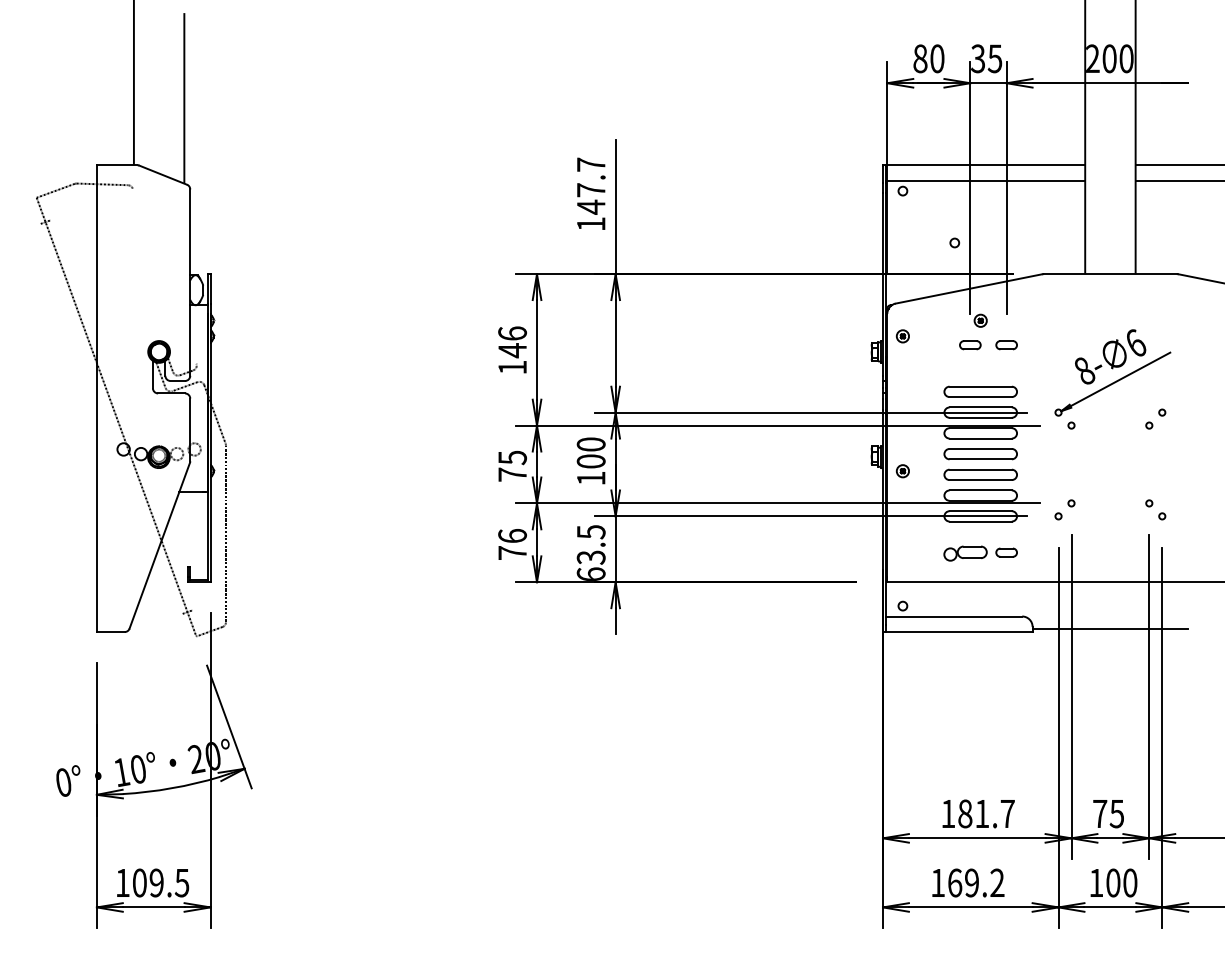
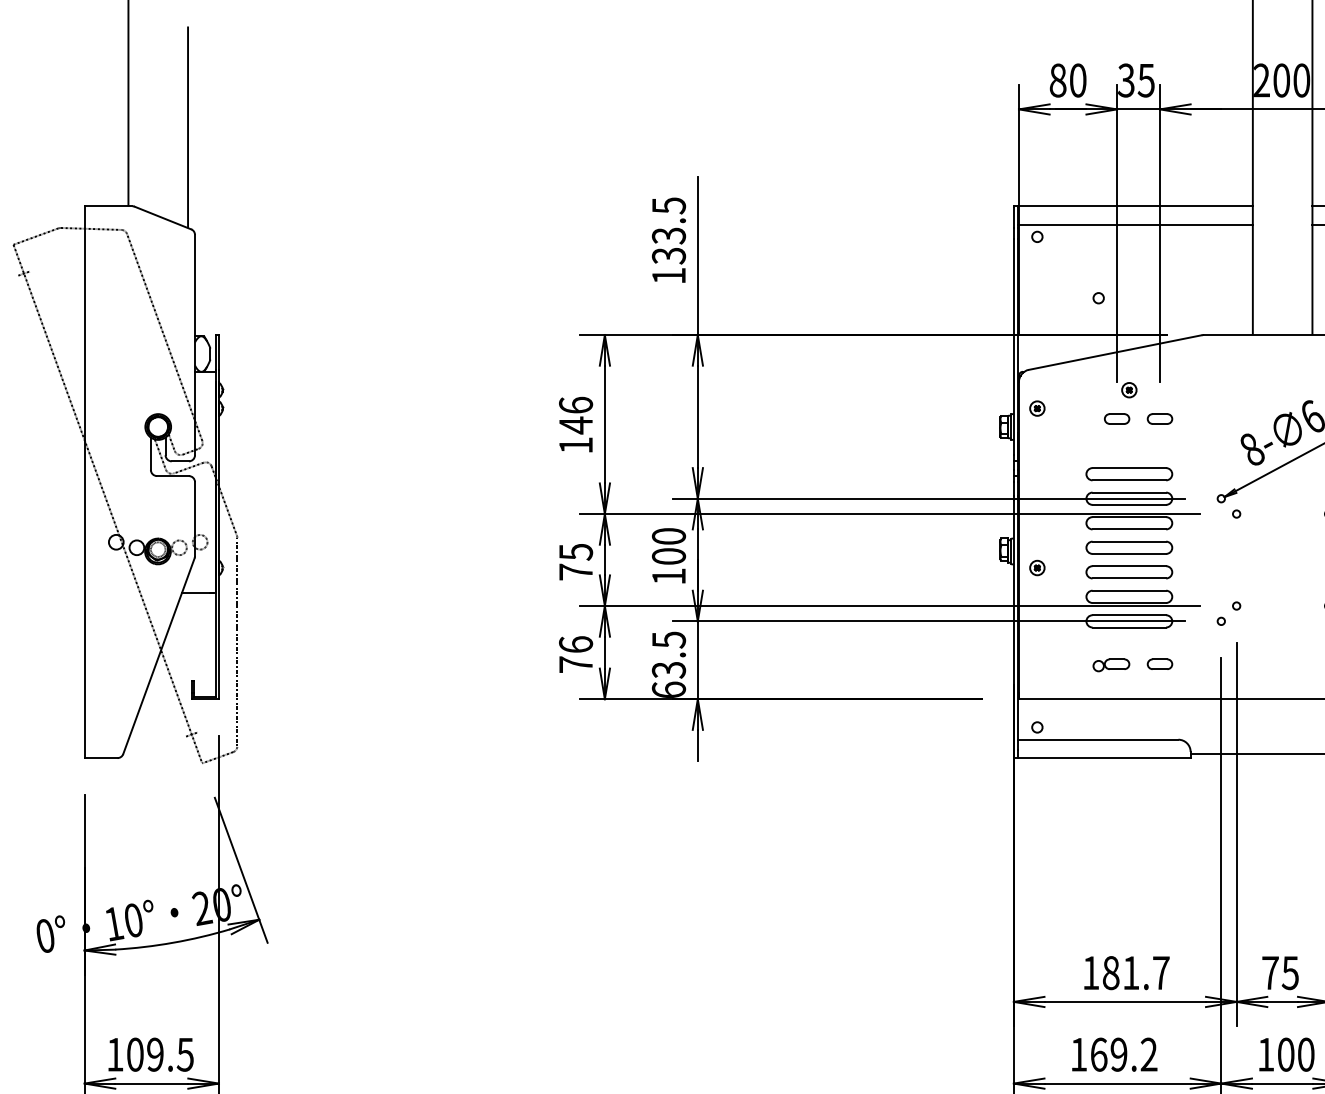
text: (590, 185) -> (668, 230), 147.7 -> 133.5
line: (164, 275) -> (164, 336), added
part: (965, 553) -> (1111, 665), size x0.71

